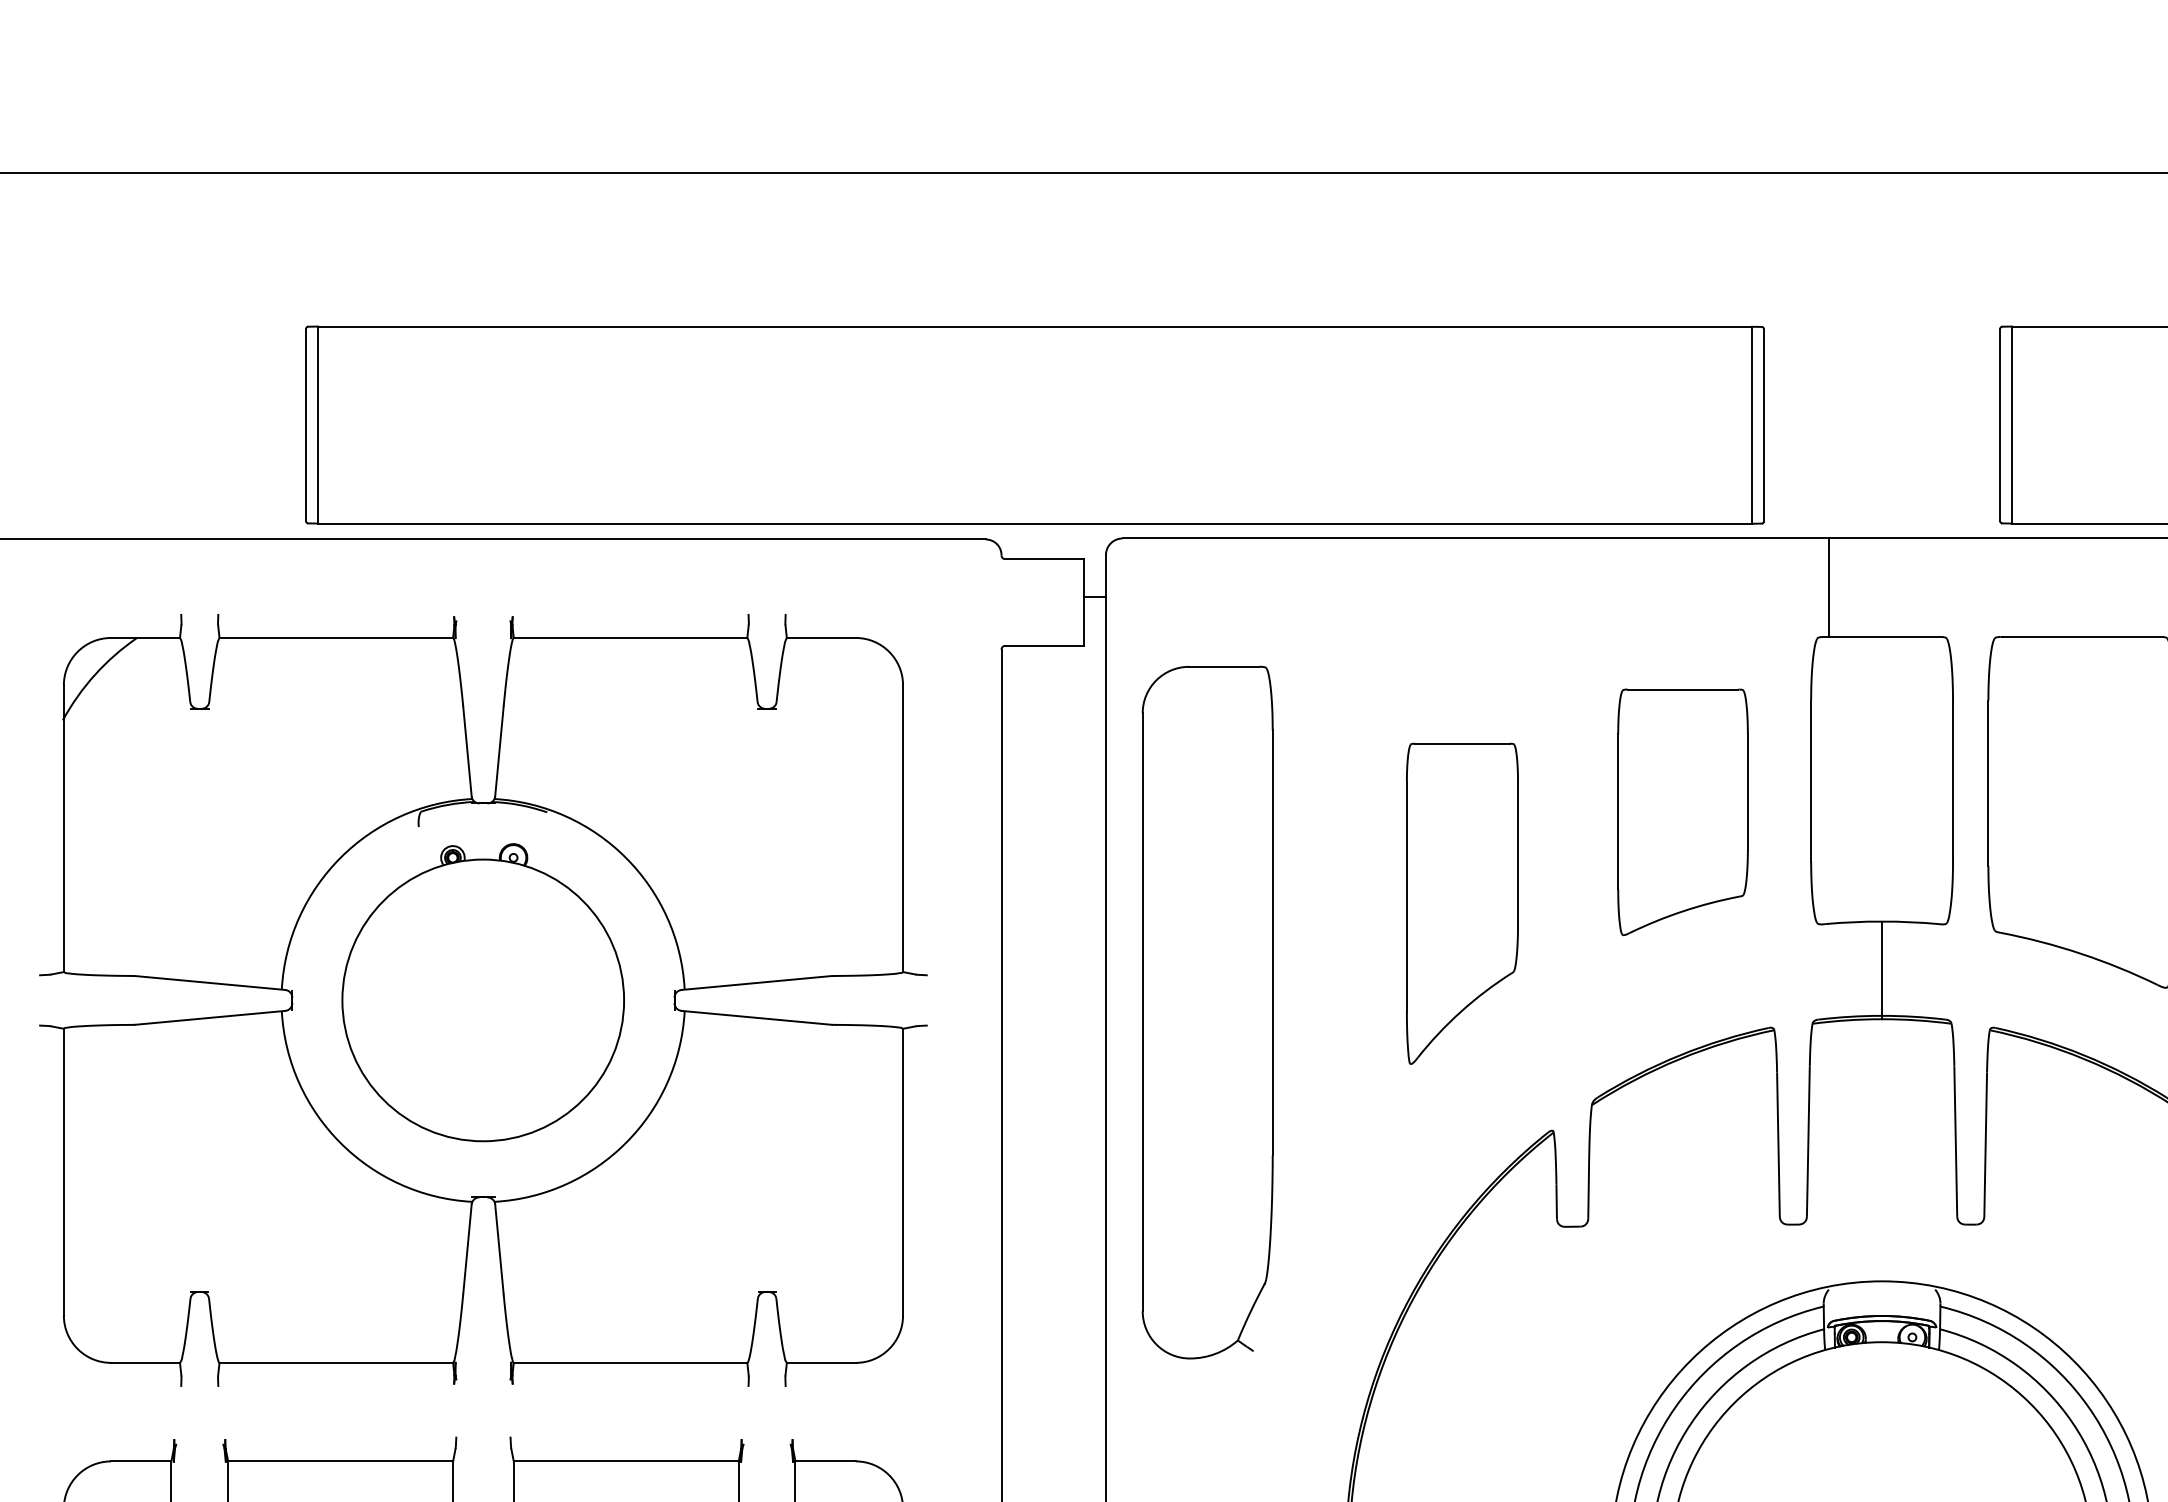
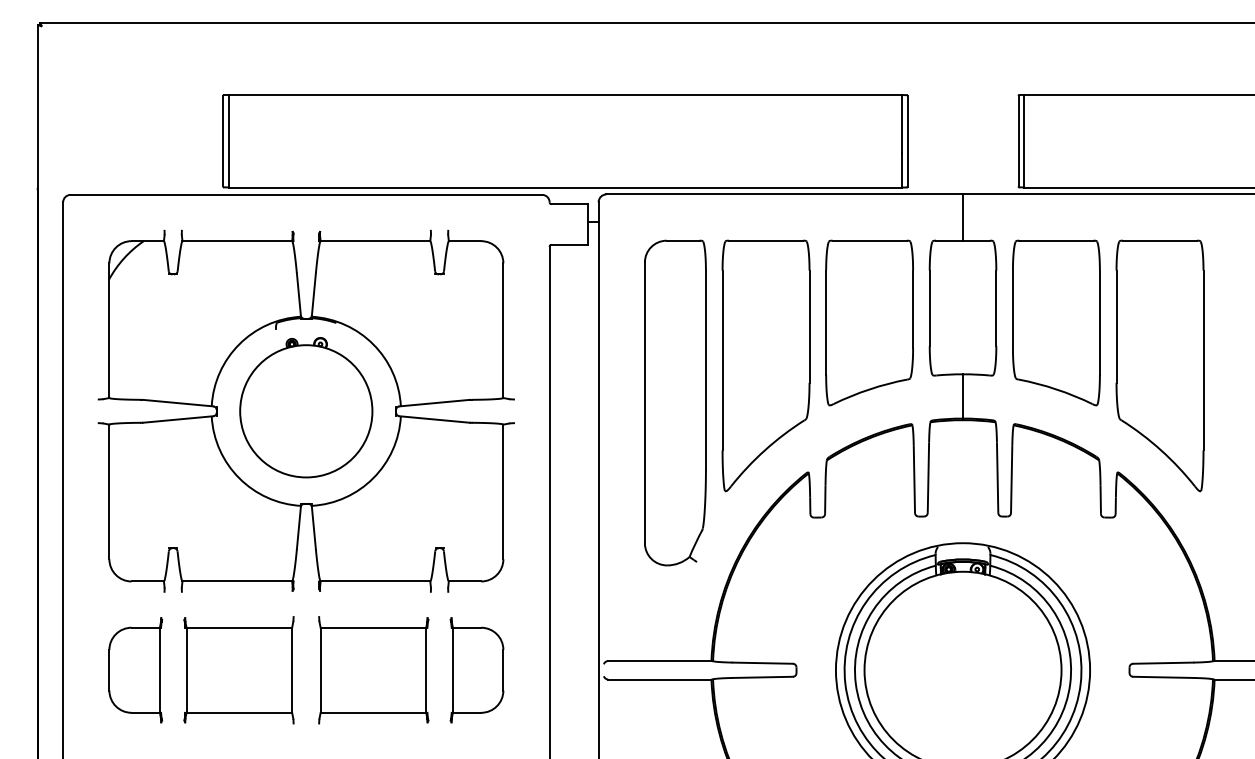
line: (1829, 587) -> (963, 217), moved
part: (1682, 811) -> (869, 322), size x1.43
part: (1461, 902) -> (765, 365), size x1.67
part: (1207, 1011) -> (675, 402), moved

